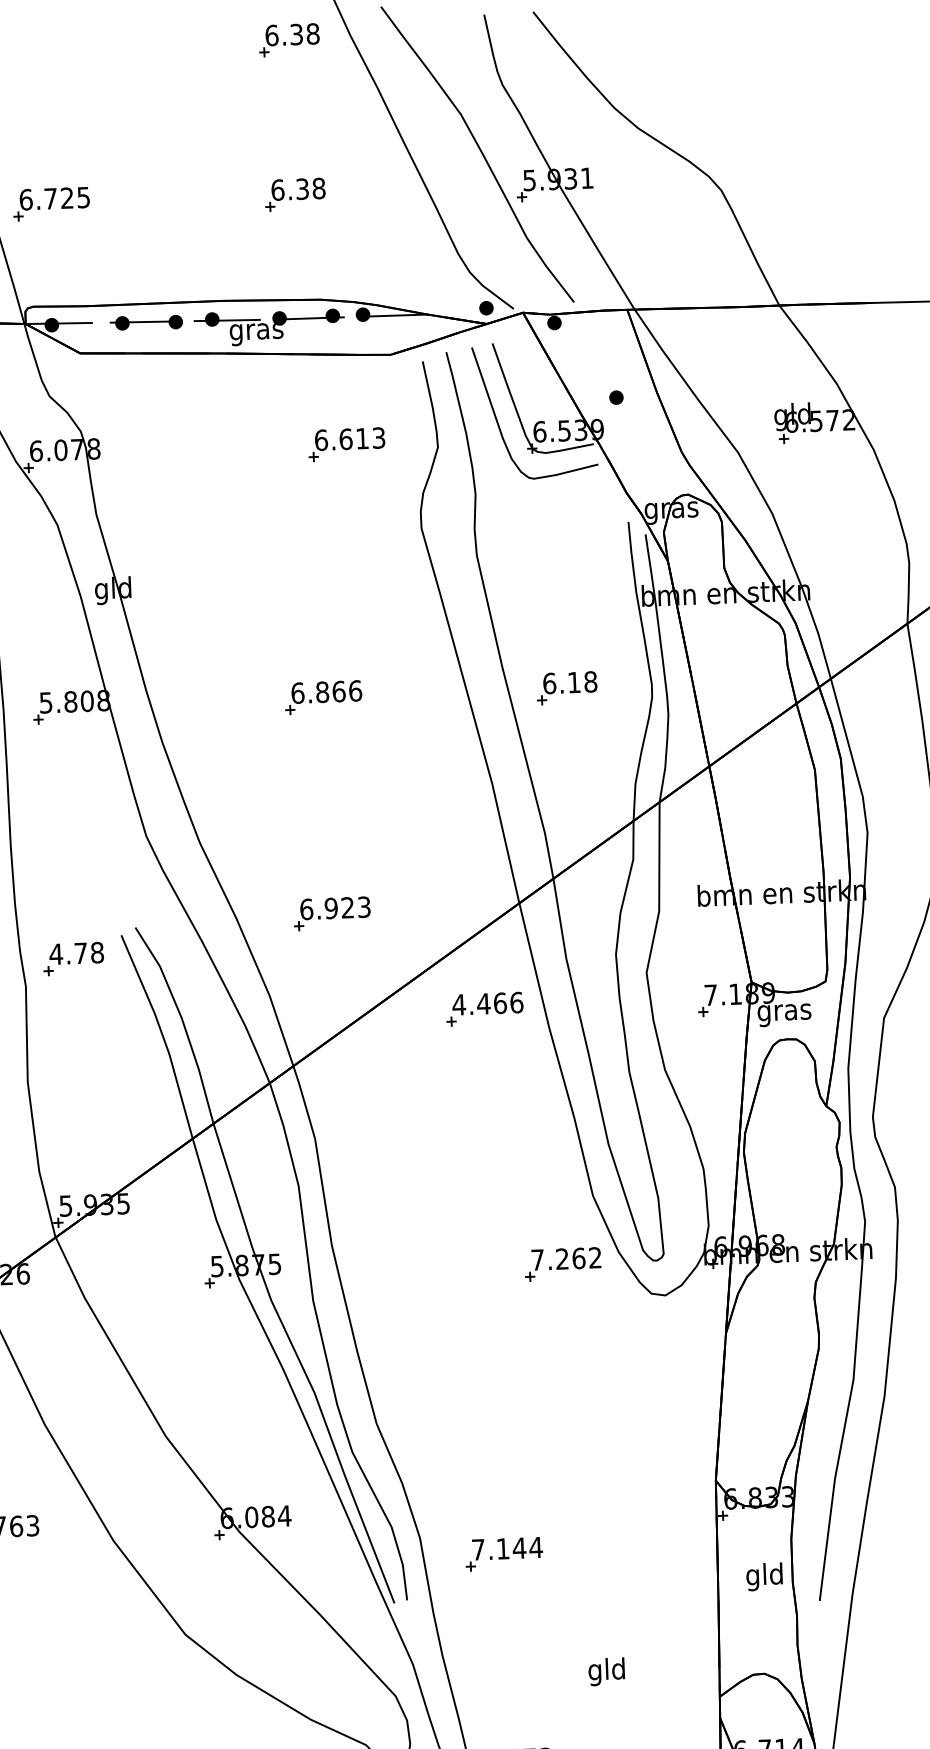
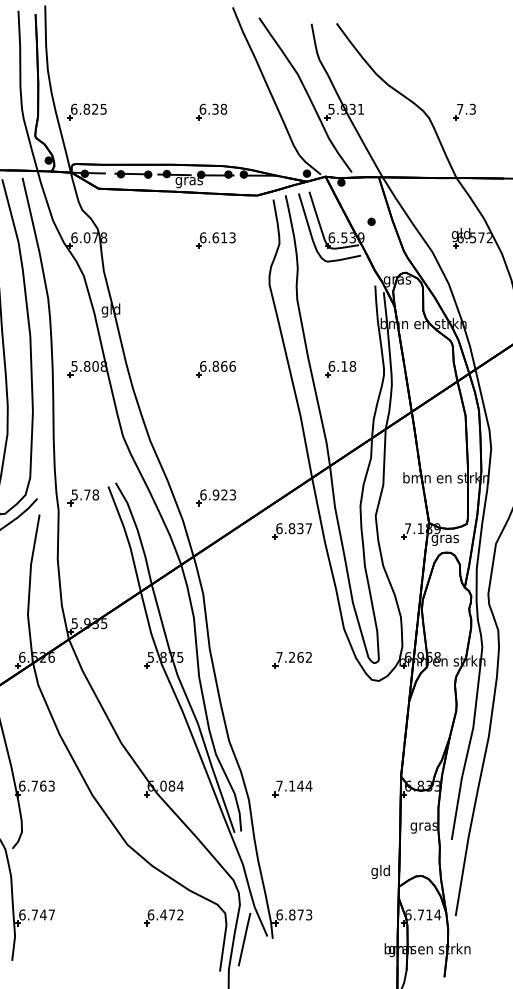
part: (288, 39) -> (211, 32), removed
part: (789, 174) -> (464, 111), added
text: (50, 197) -> (86, 108), 6.725 -> 6.825
part: (345, 444) -> (215, 240), moved
part: (330, 913) -> (215, 497), moved
text: (55, 953) -> (74, 494), 4.78 -> 5.78
text: (486, 1003) -> (293, 528), 4.466 -> 6.837
part: (561, 1265) -> (291, 660), moved
part: (503, 1553) -> (292, 788), moved
text: (763, 1576) -> (423, 826), gld -> gras
text: (606, 1671) -> (380, 871), moved

